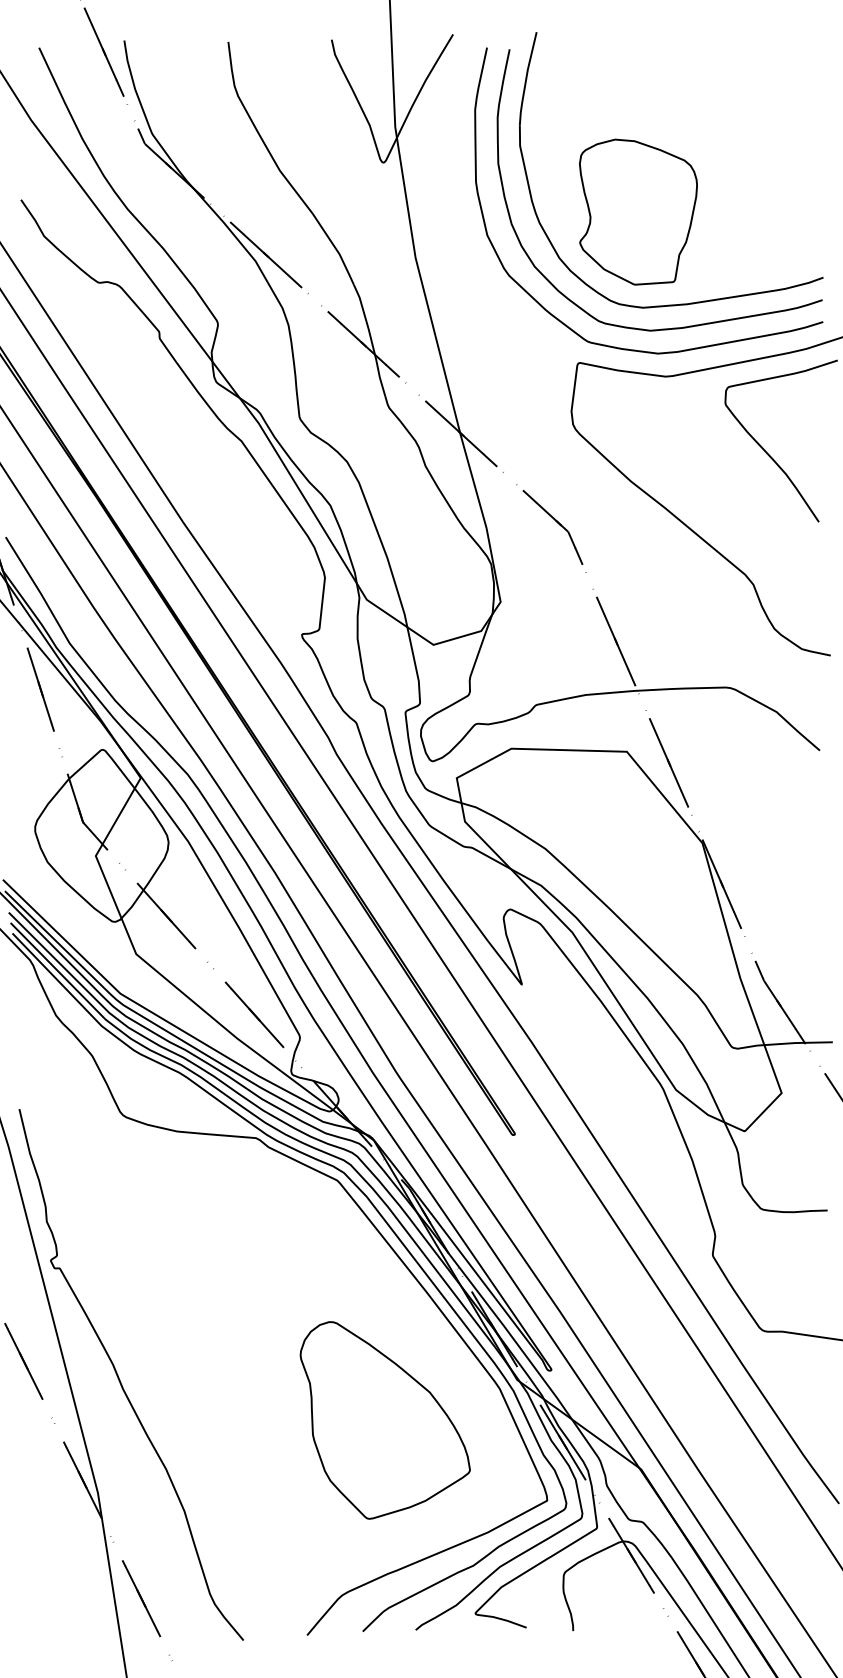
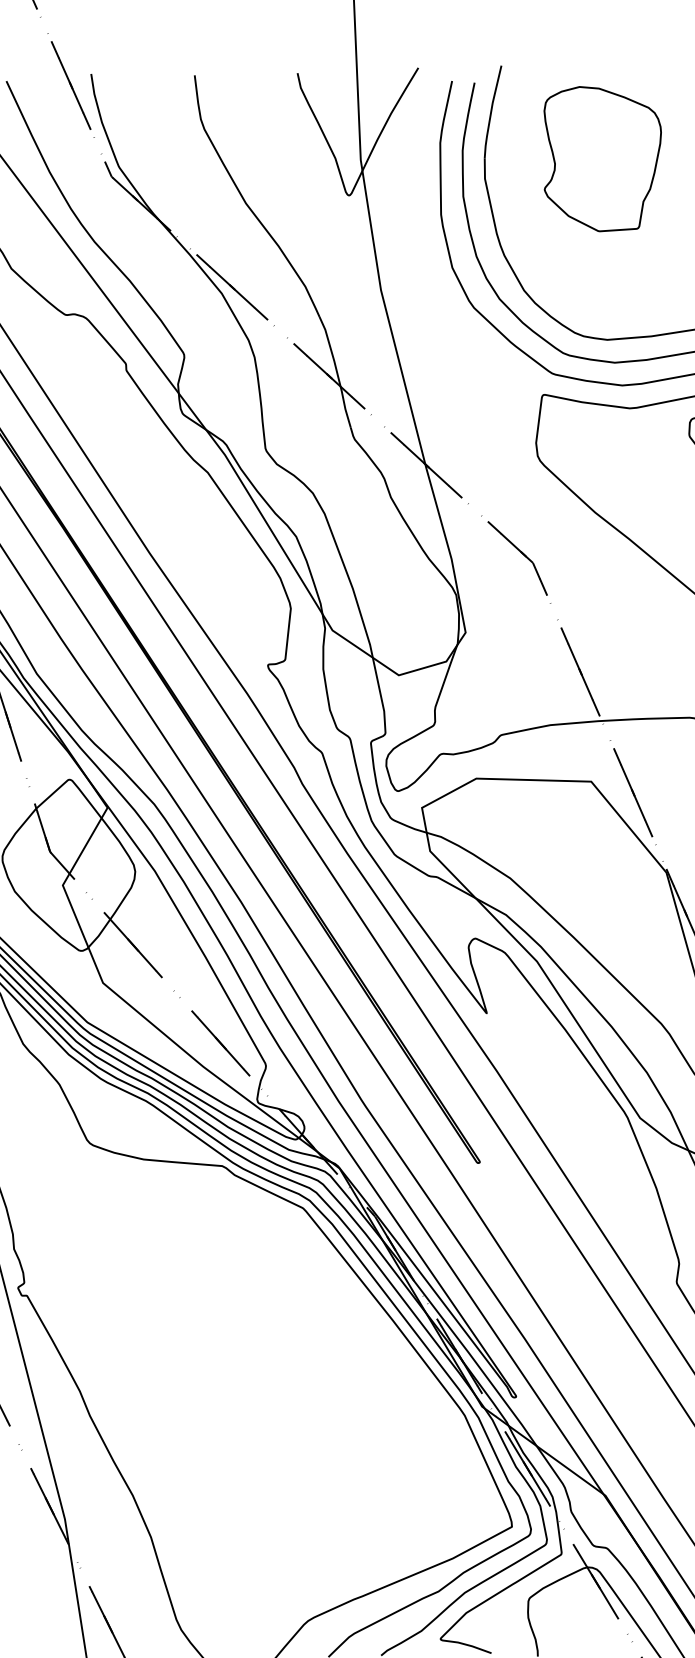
part: (638, 211) -> (602, 158), moved
part: (384, 1420) -> (350, 1447), removed

